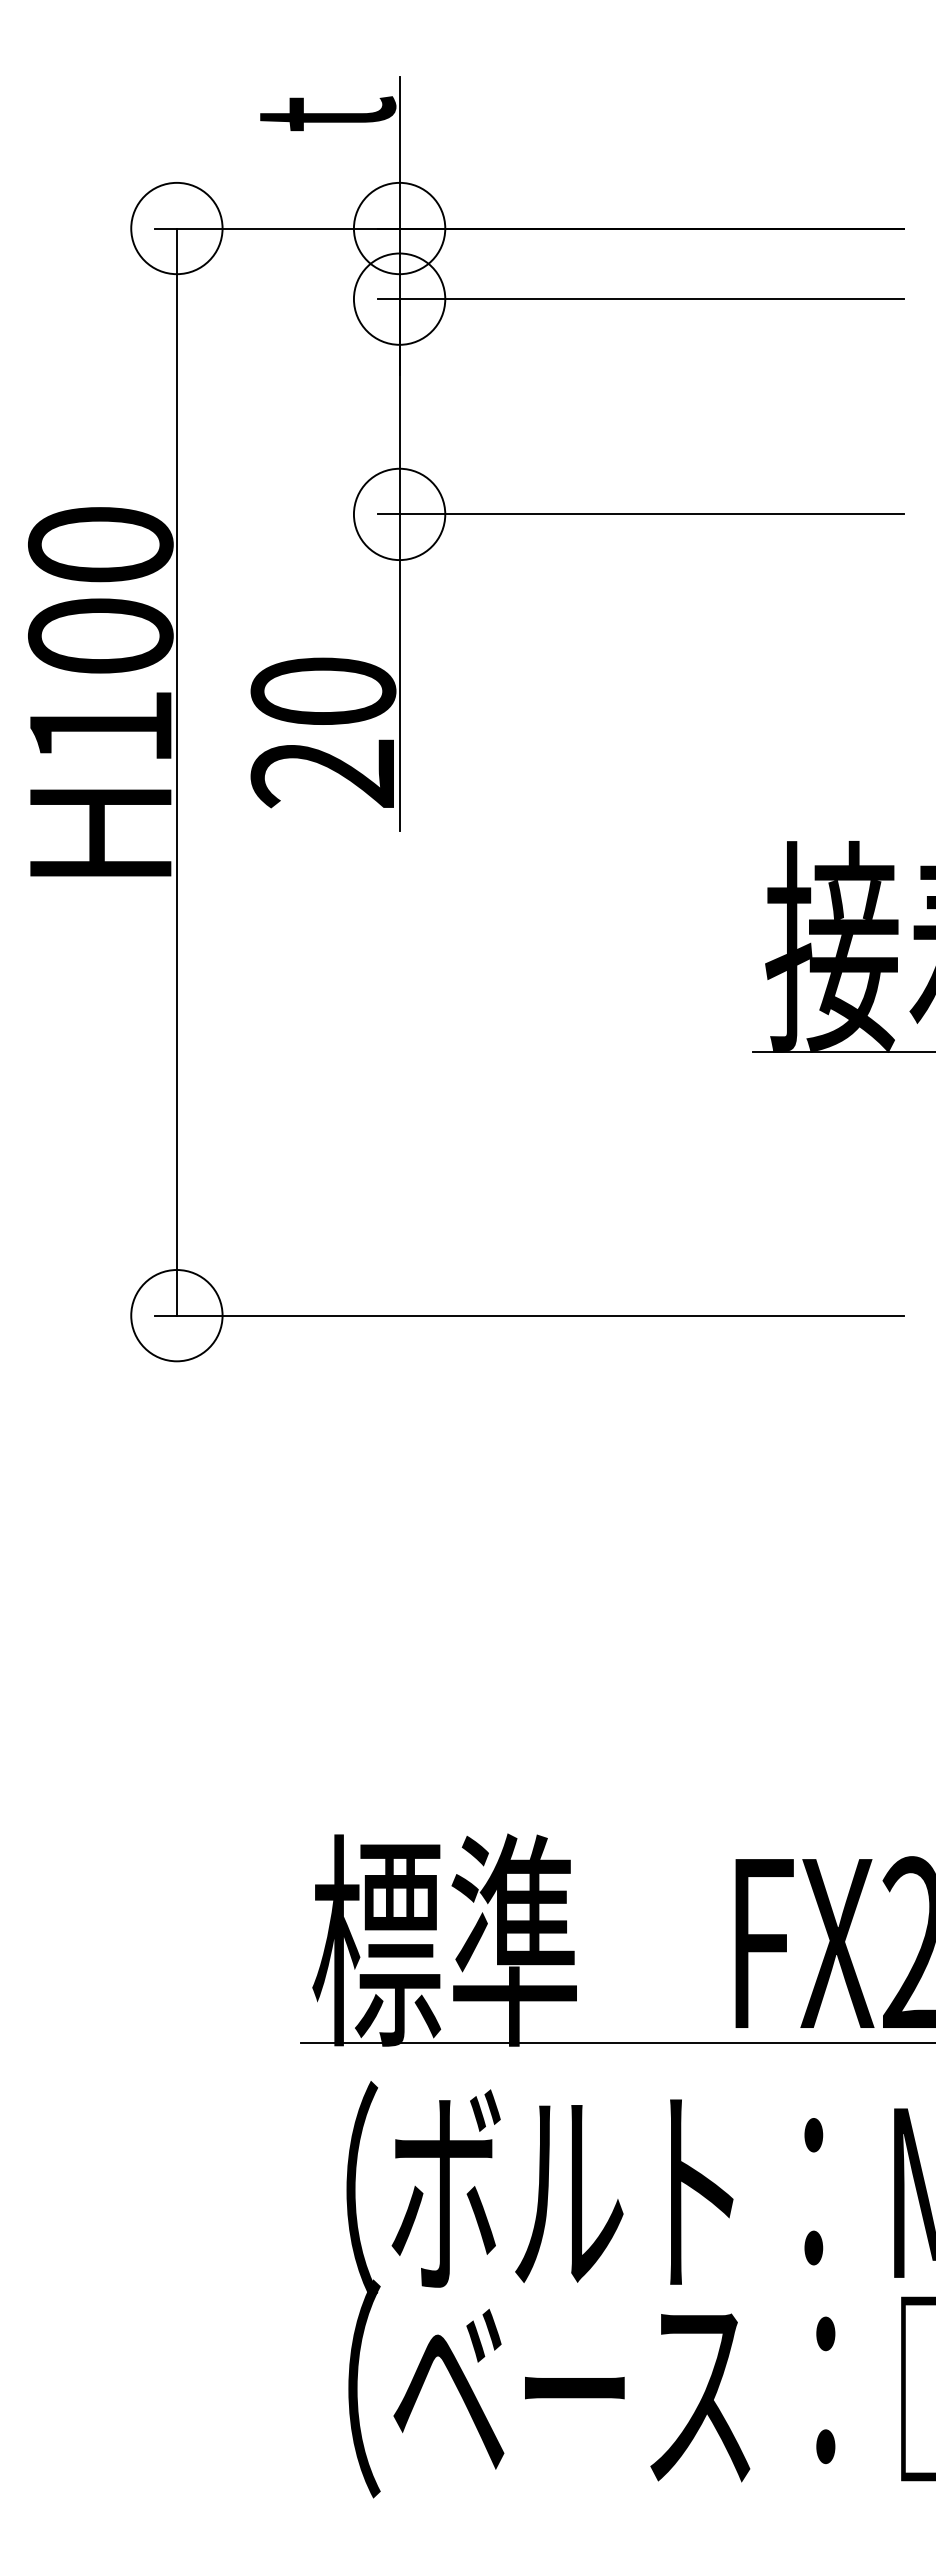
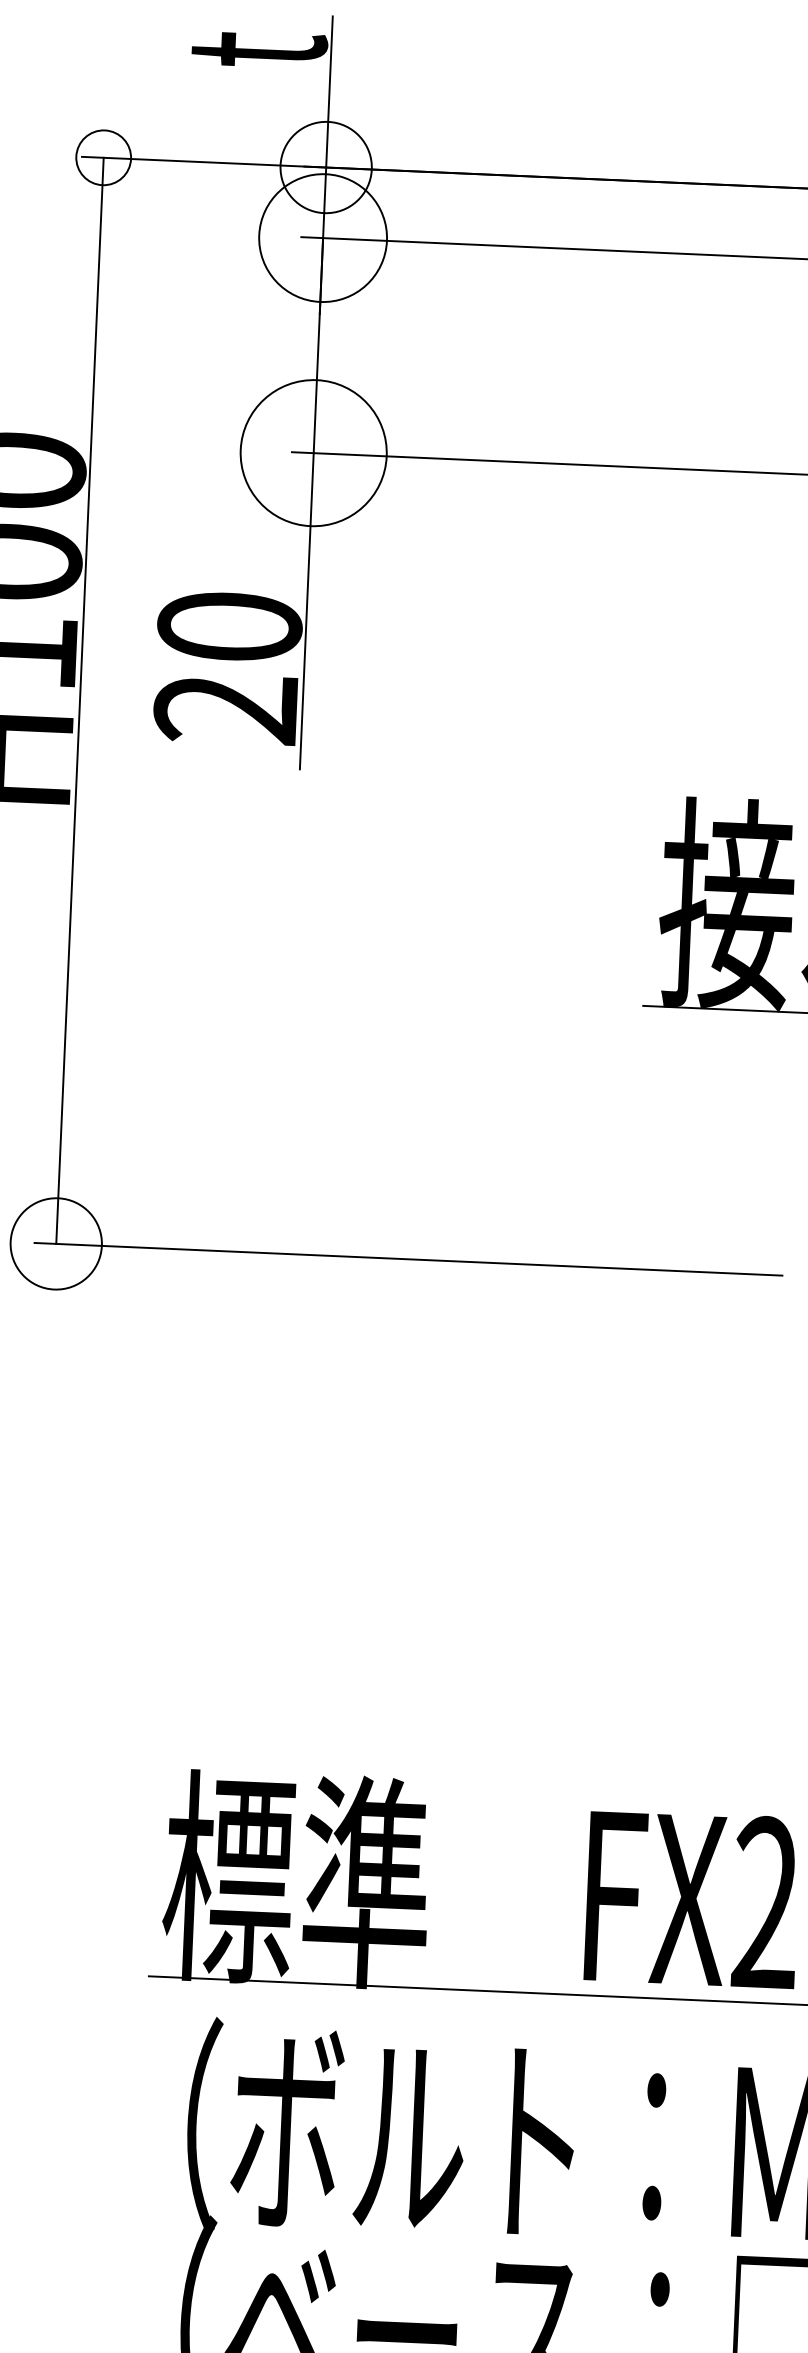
circle: (176, 228) -> (103, 157), size x0.6
circle: (399, 298) -> (323, 237), size x1.4
circle: (399, 514) -> (313, 453), size x1.6

